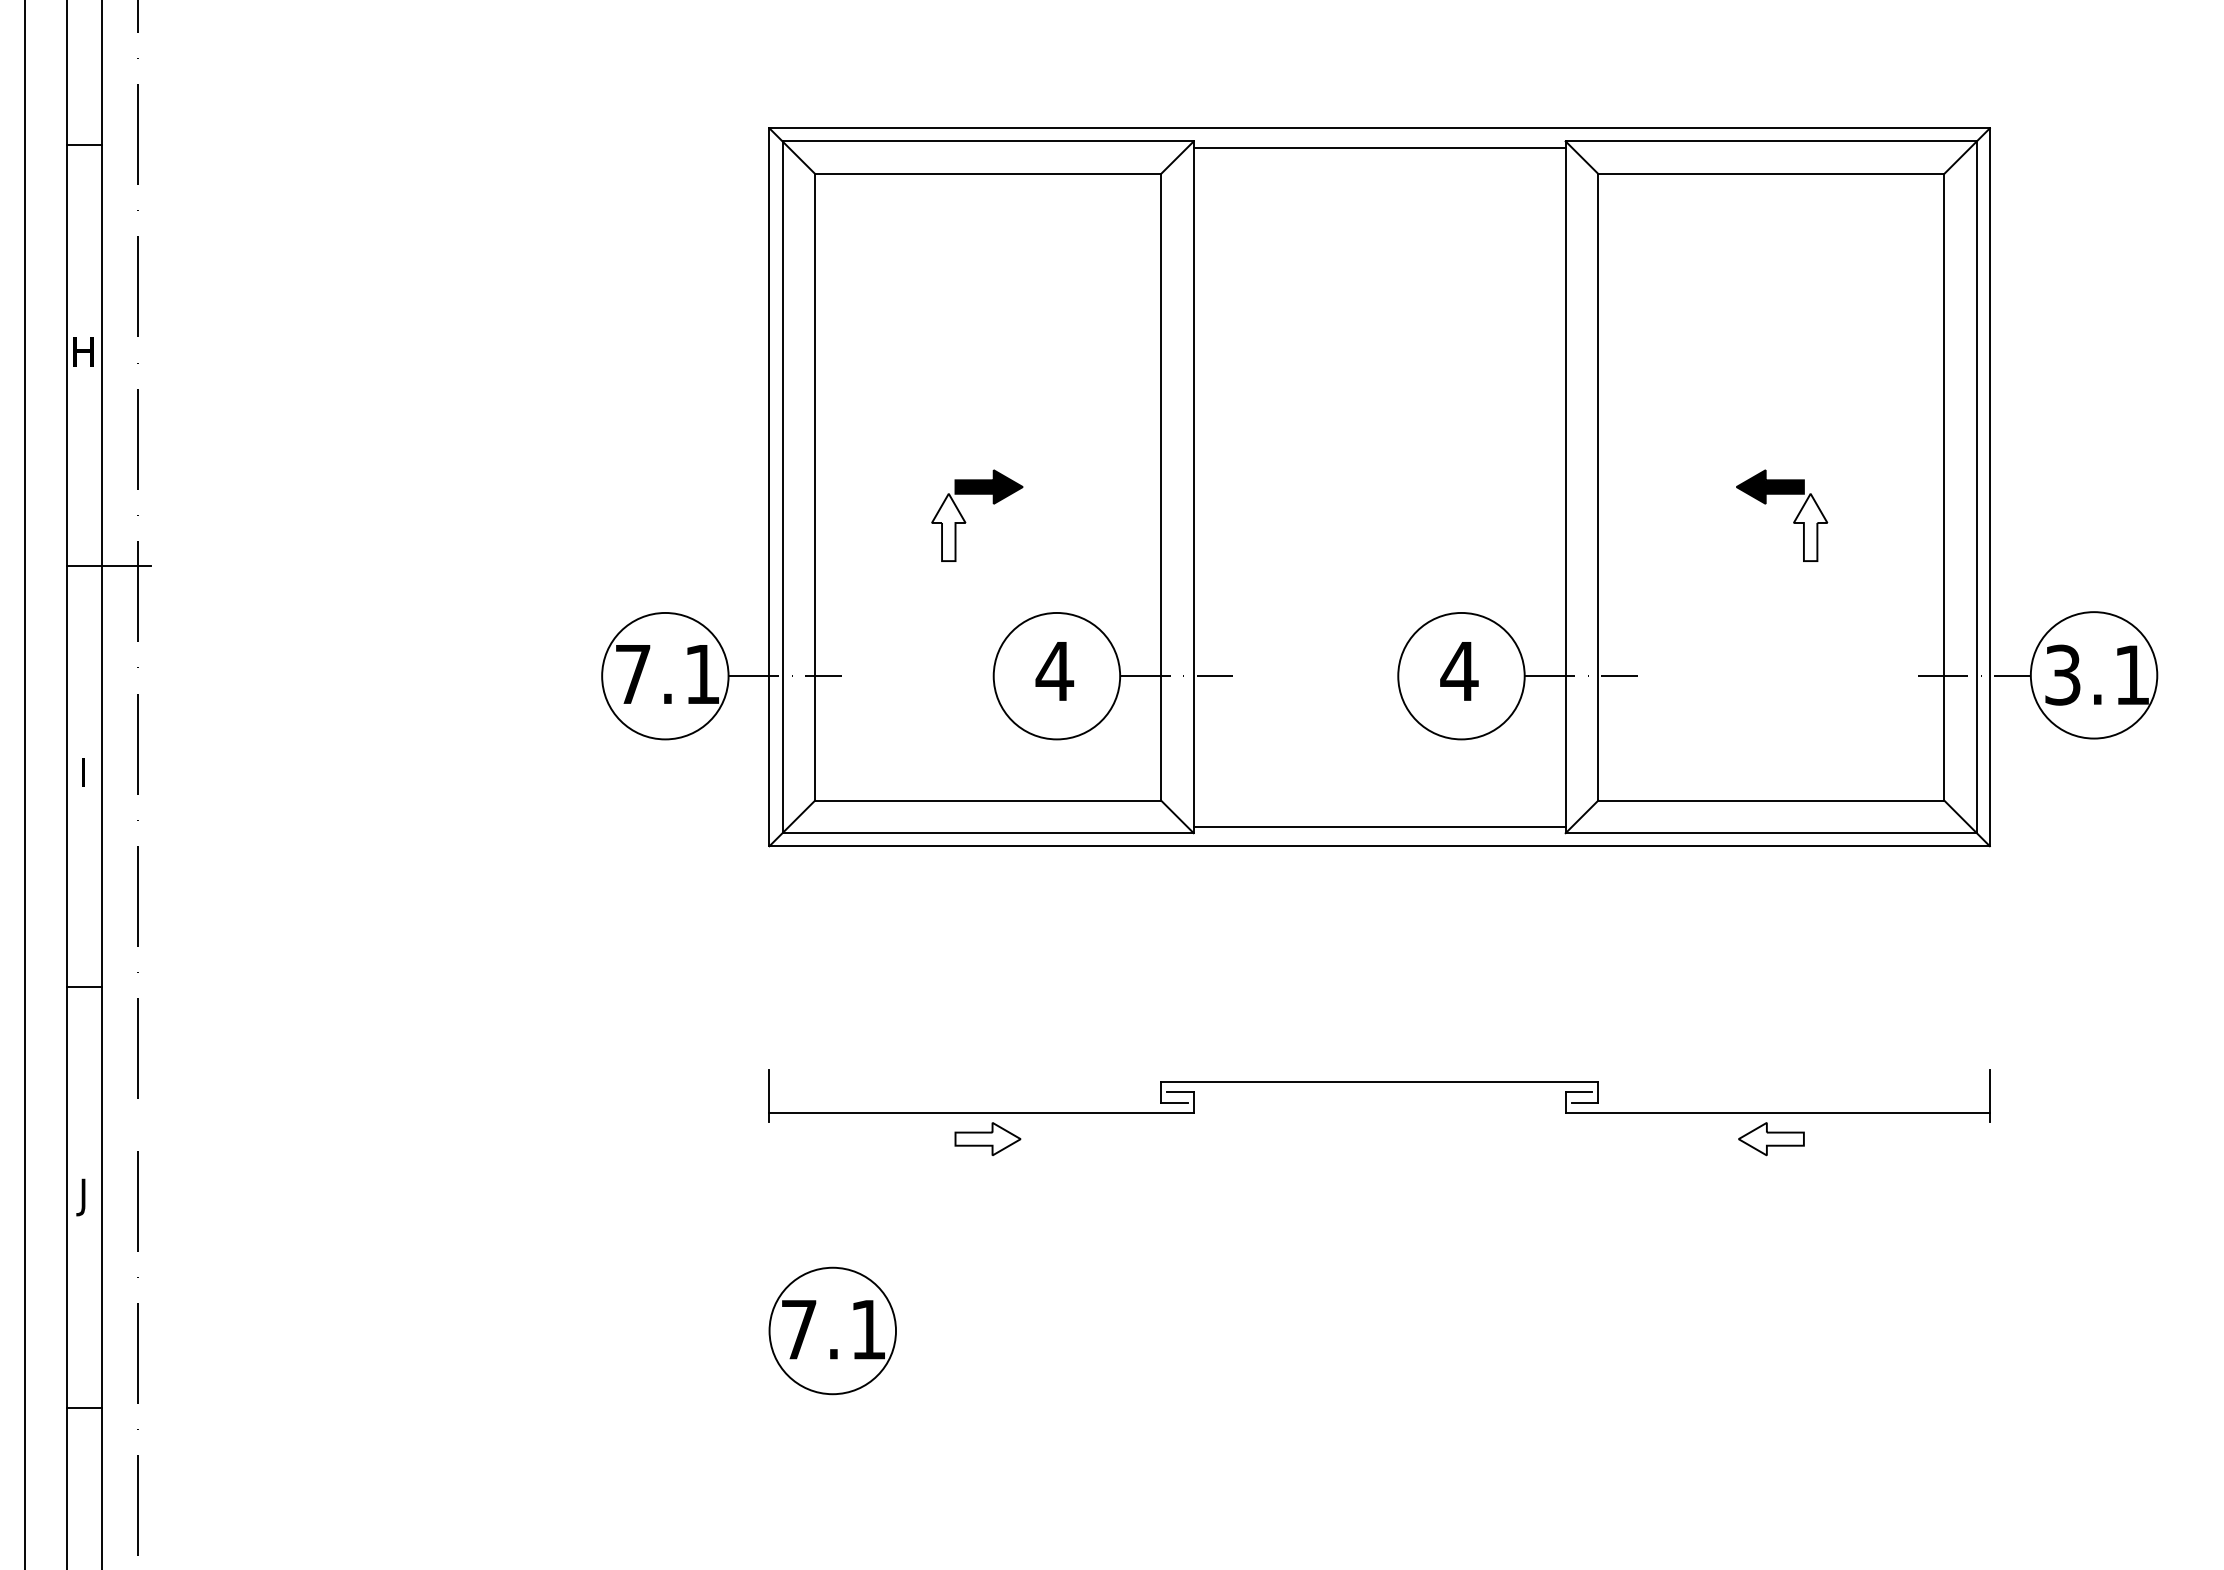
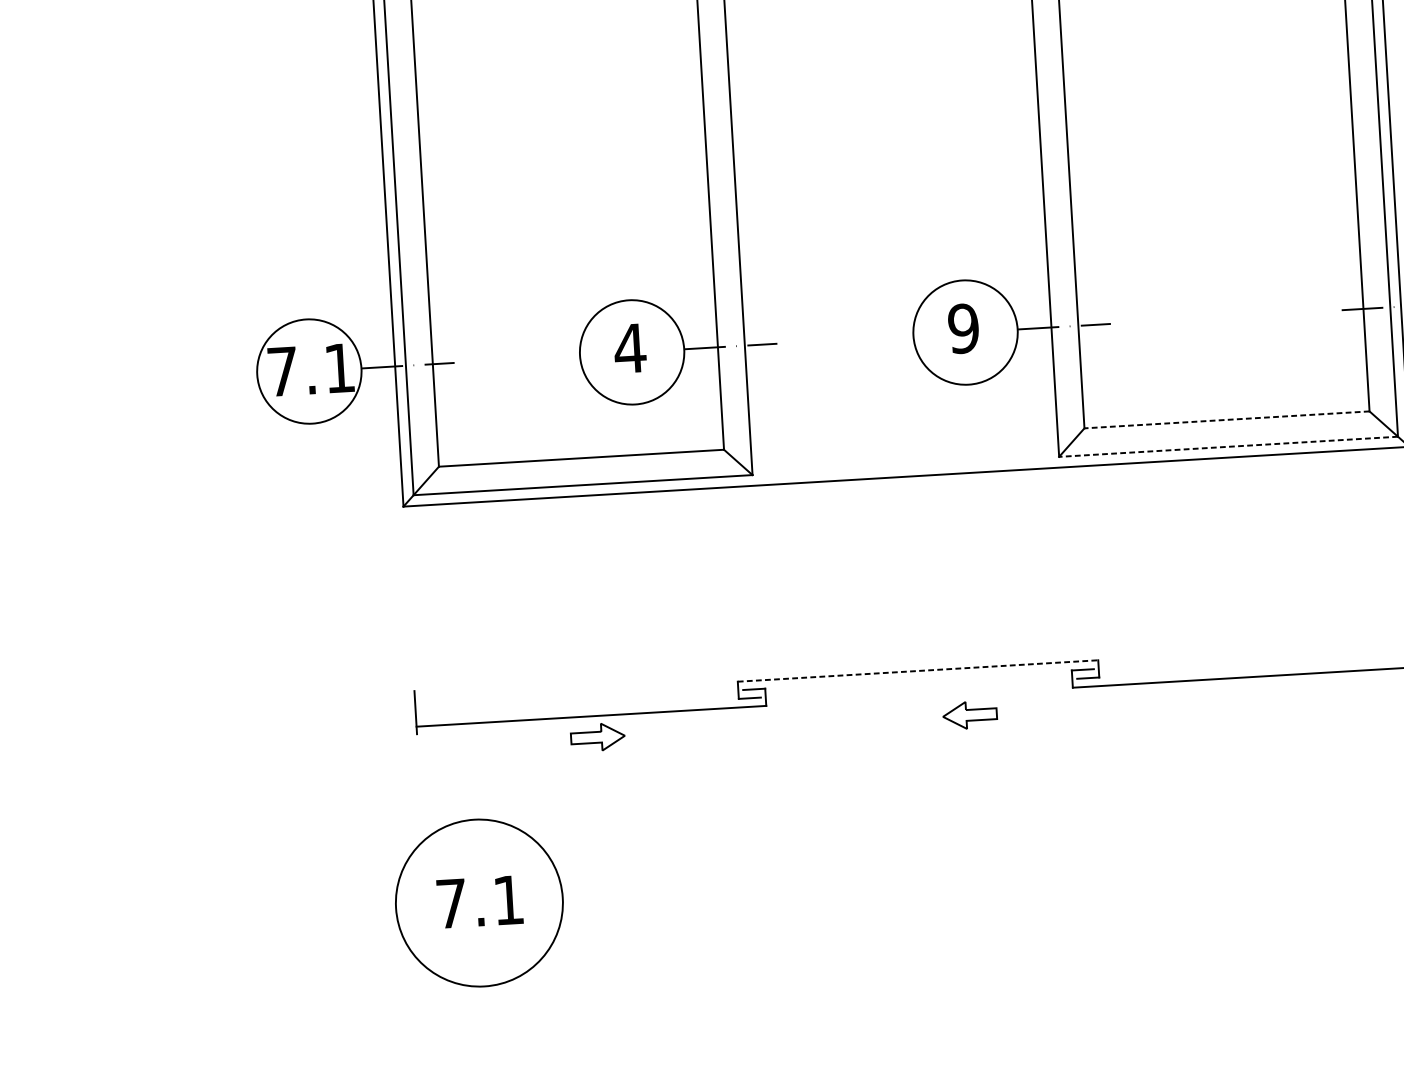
part: (965, 520) -> (549, 228), removed
part: (1793, 521) -> (1231, 188), removed
text: (1459, 670) -> (963, 327), 4 -> 9
line: (1771, 800) -> (1227, 419), solid -> dashed
line: (1379, 826) -> (905, 460), removed
line: (1771, 833) -> (1228, 447), solid -> dashed
line: (1379, 1081) -> (917, 670), solid -> dashed
part: (1771, 1139) -> (970, 715), moved
circle: (832, 1330) -> (479, 902), size x1.6

